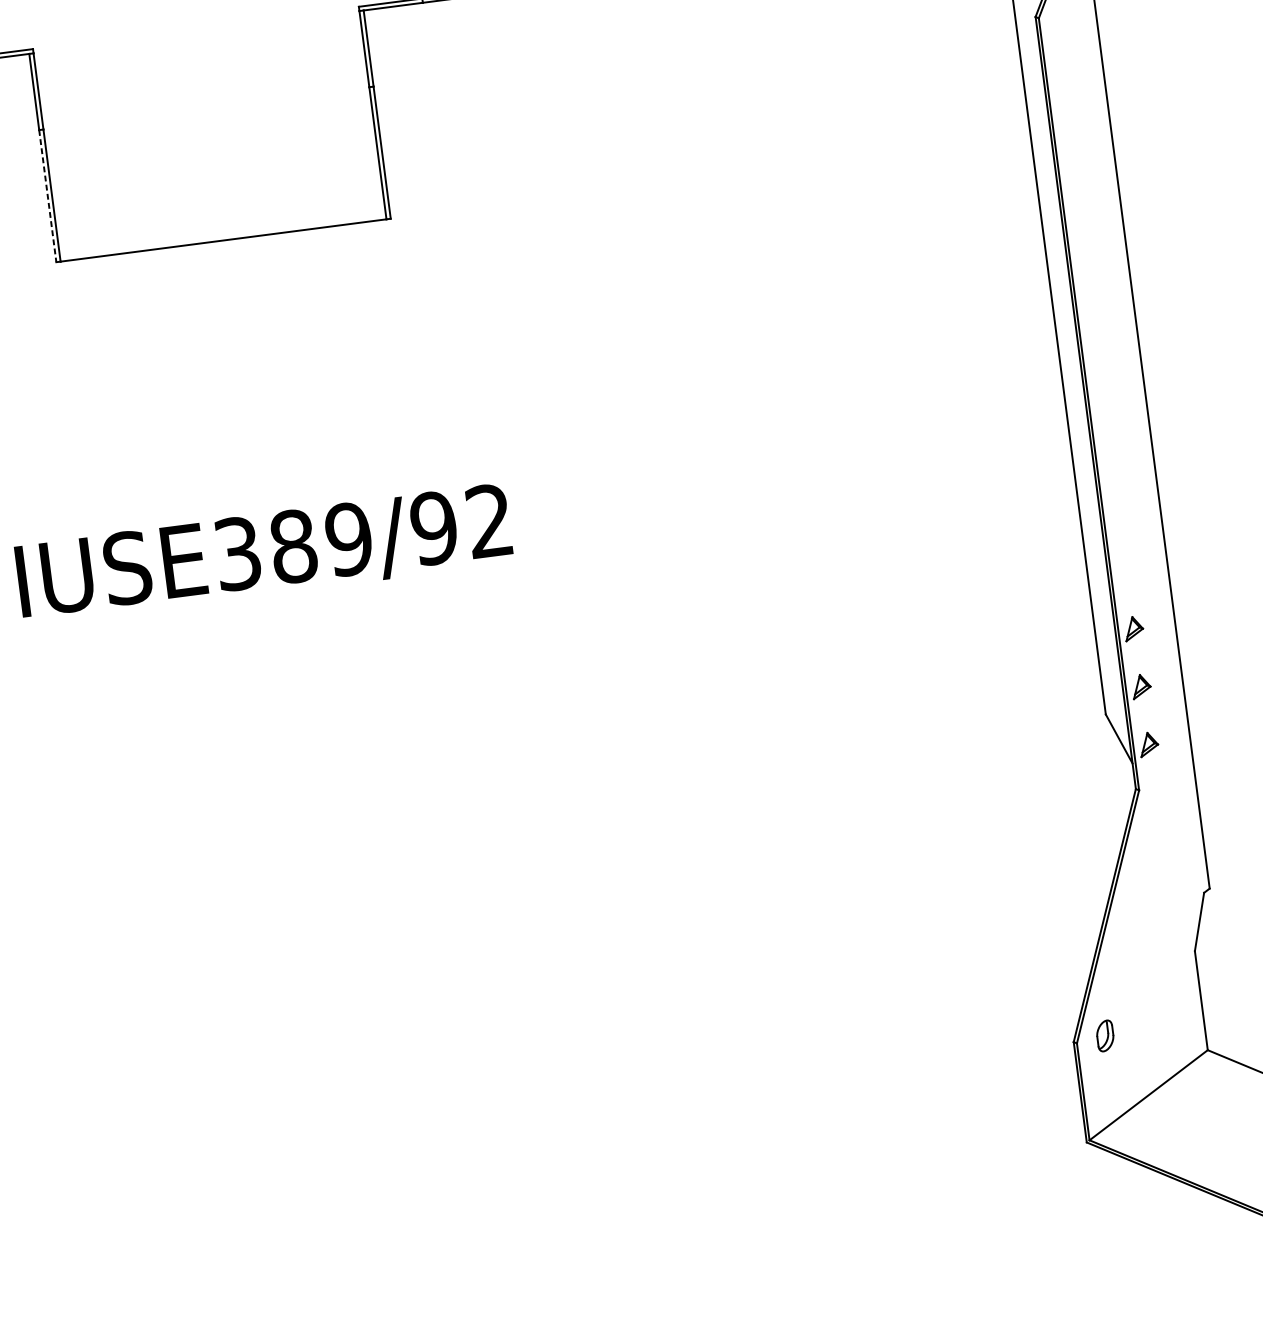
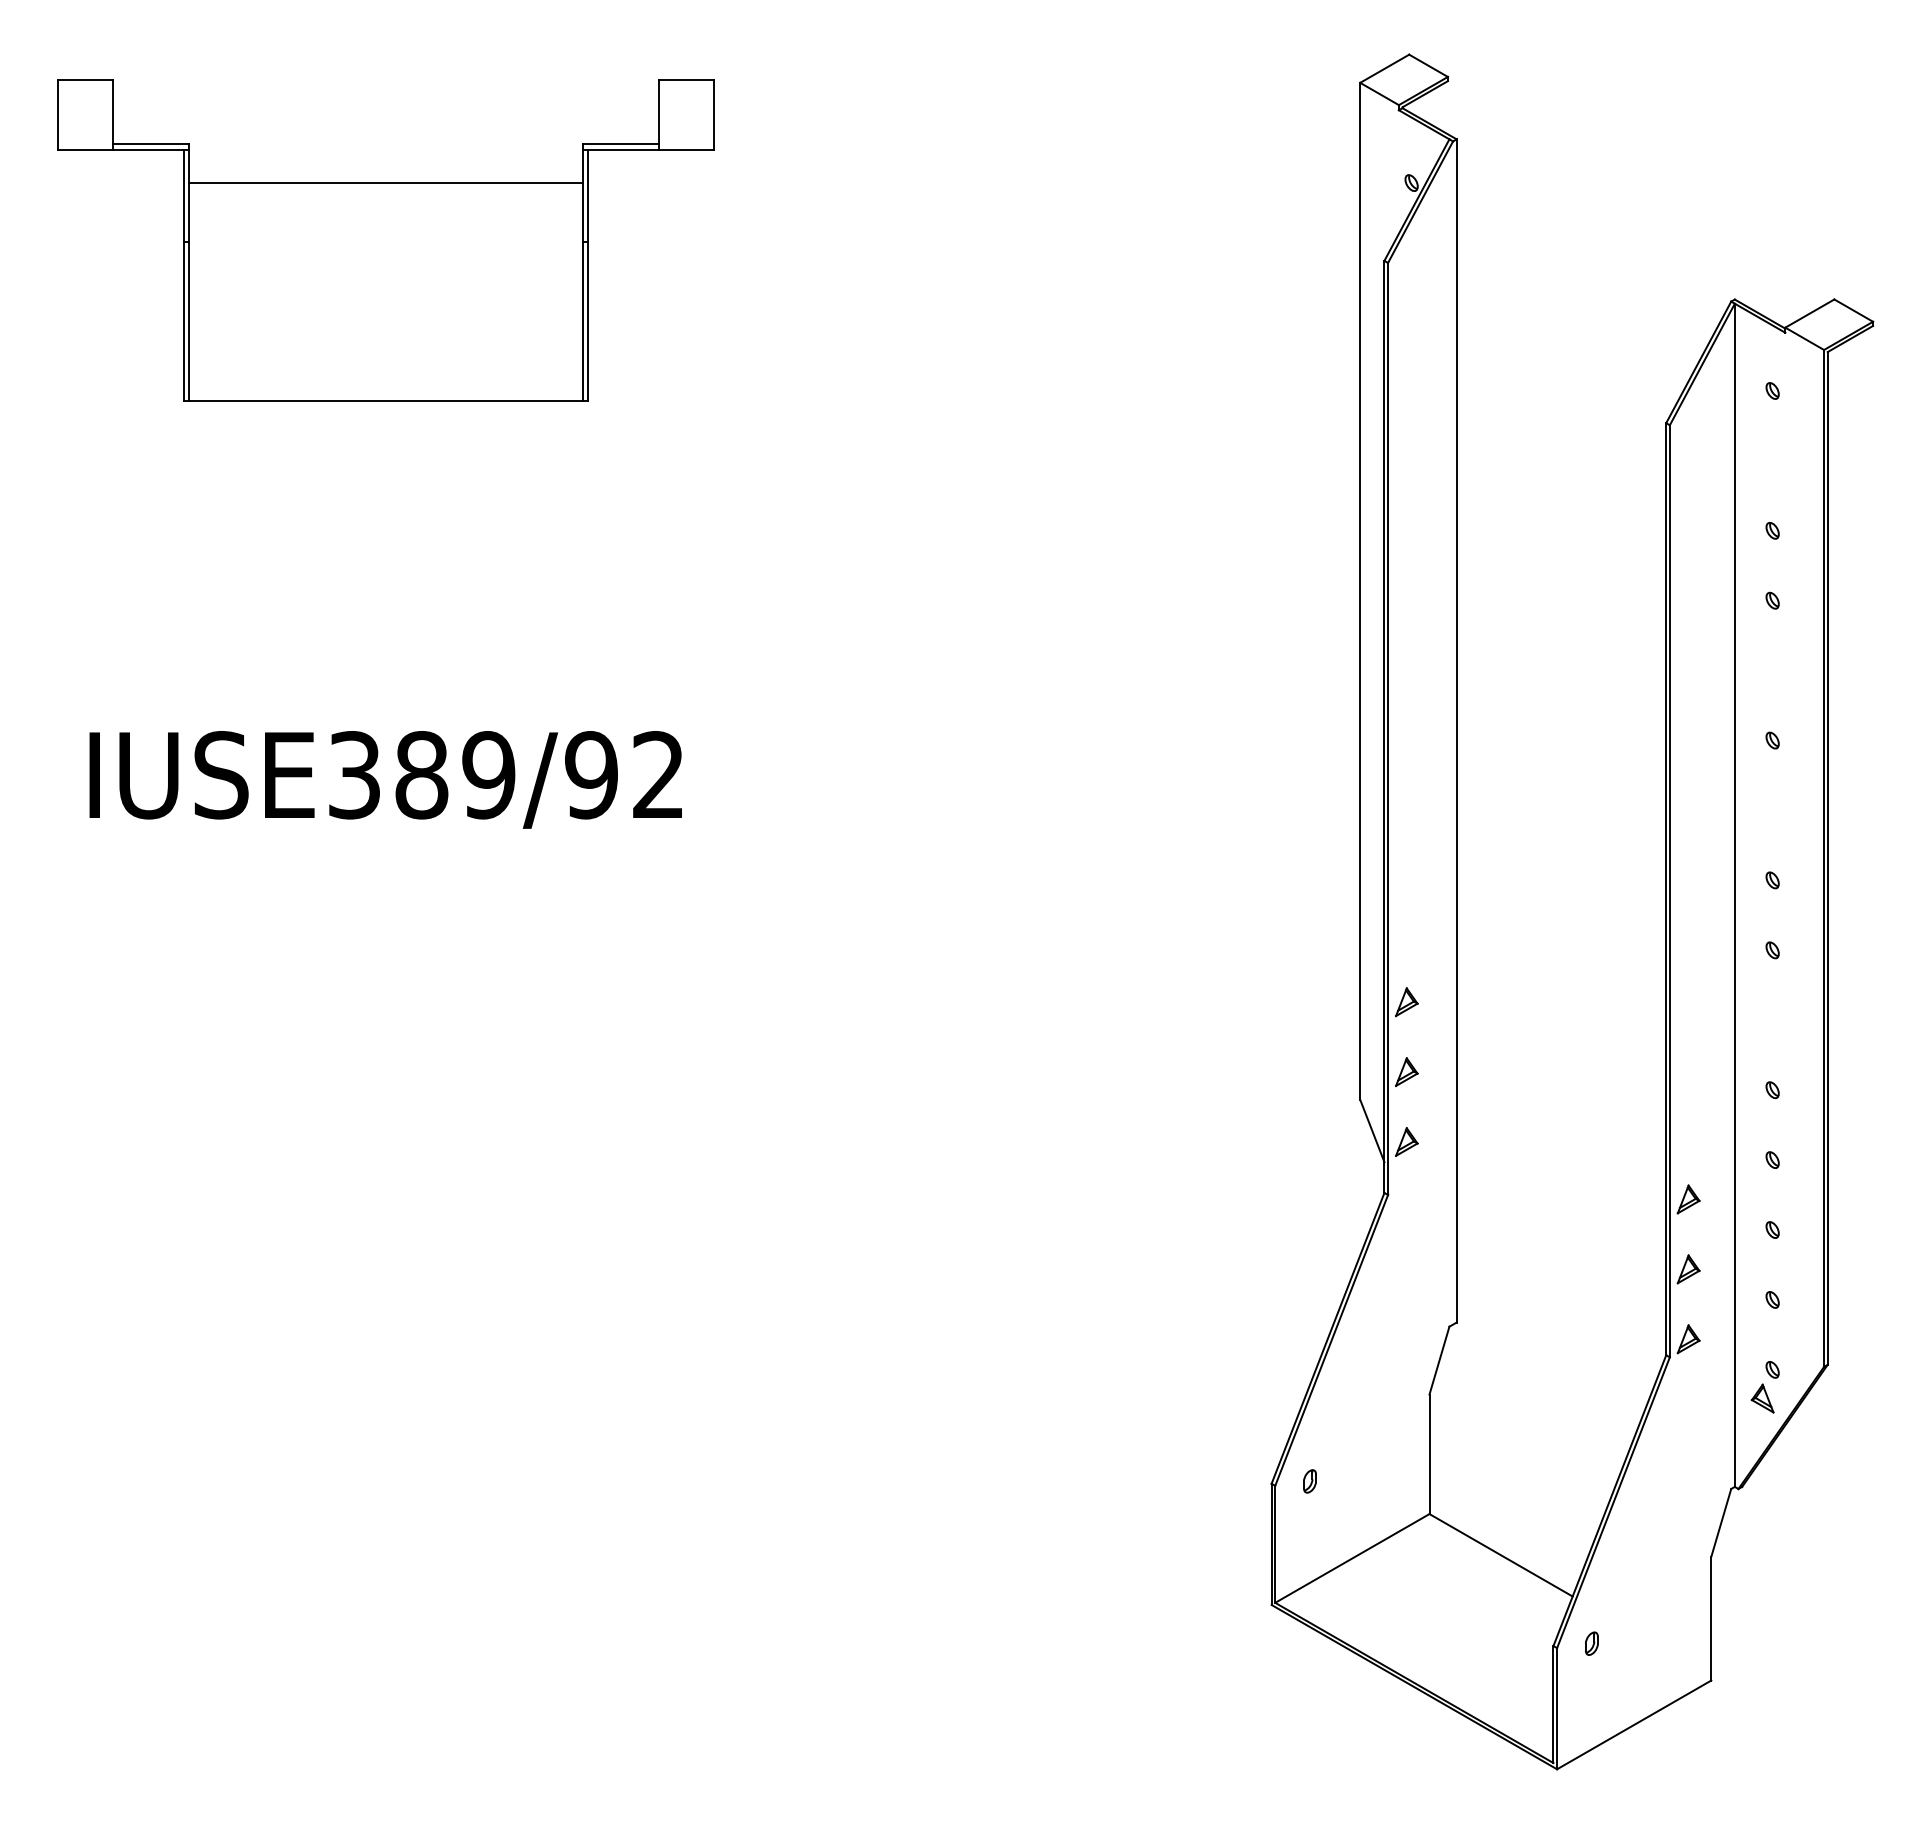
line: (199, 59) -> (385, 182), added
line: (48, 196) -> (184, 321), dashed -> solid
part: (1104, 1036) -> (1309, 1481), size x0.62

